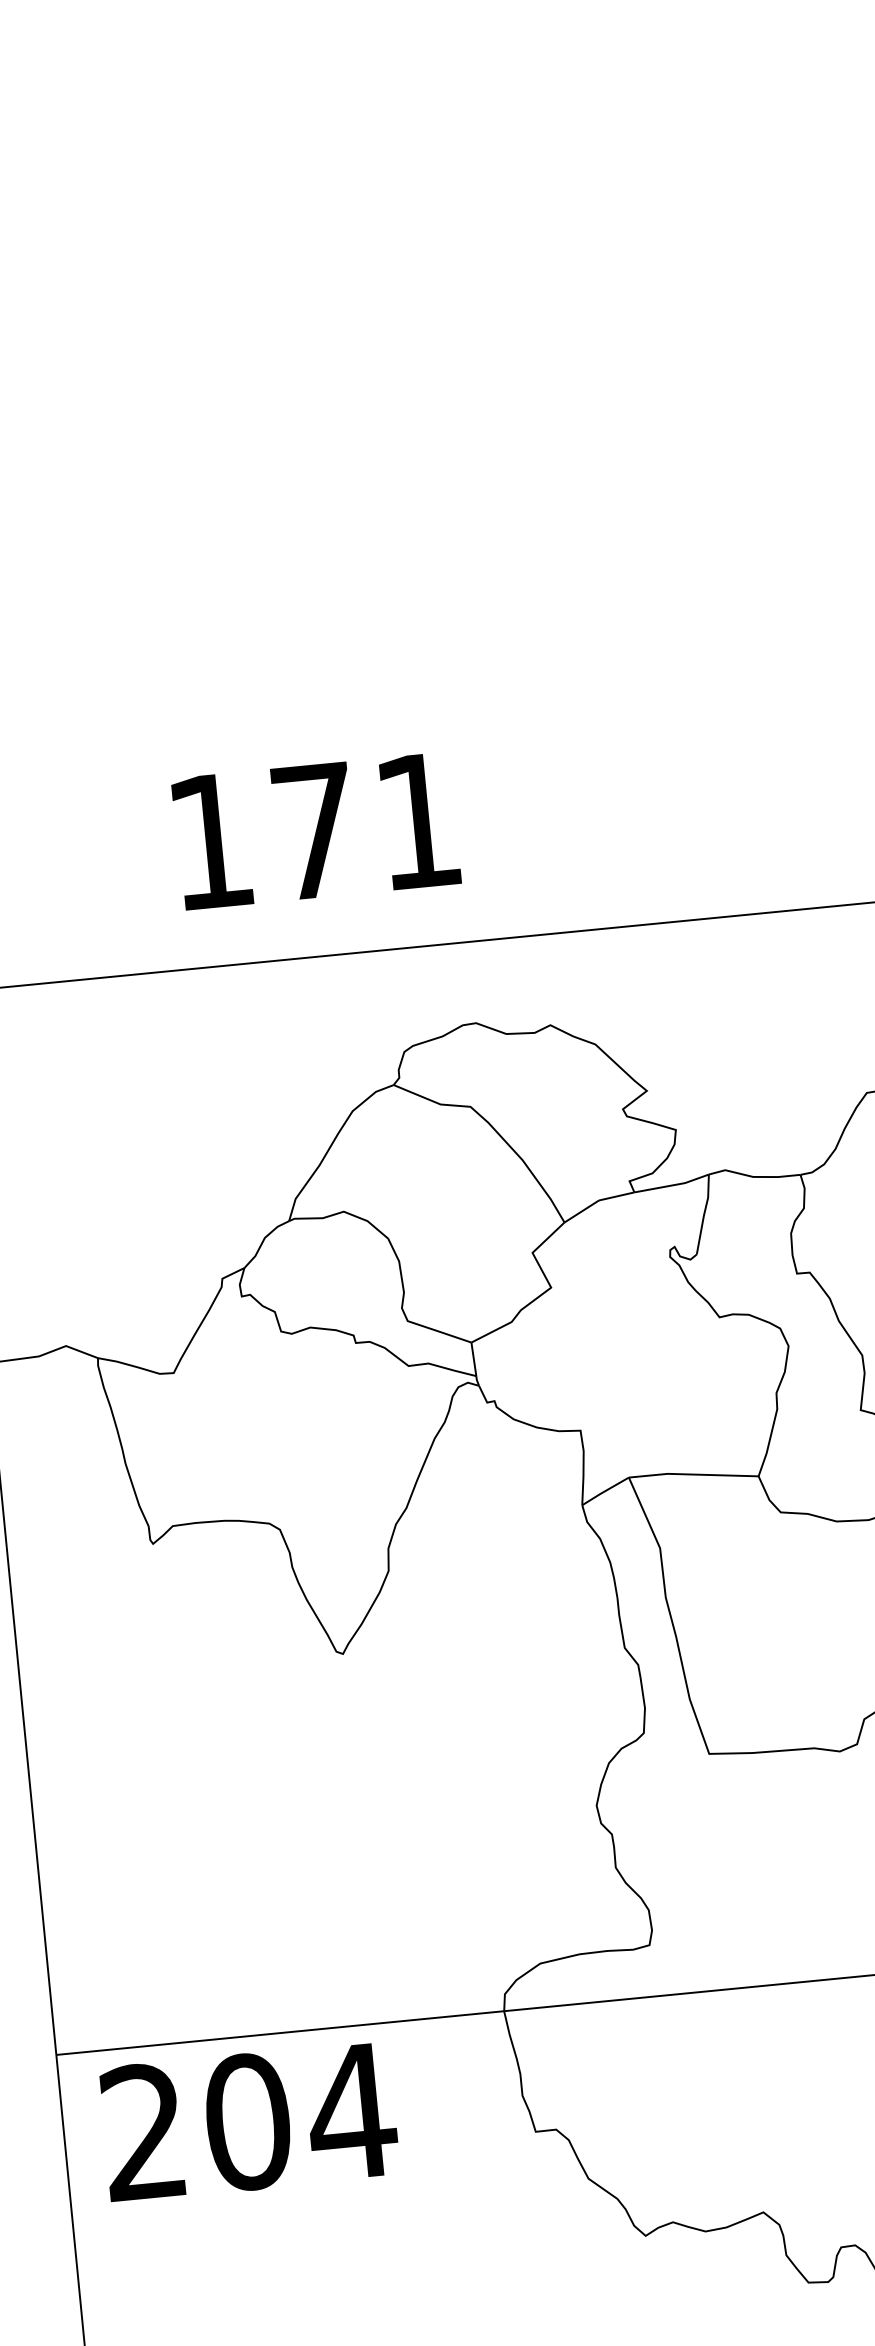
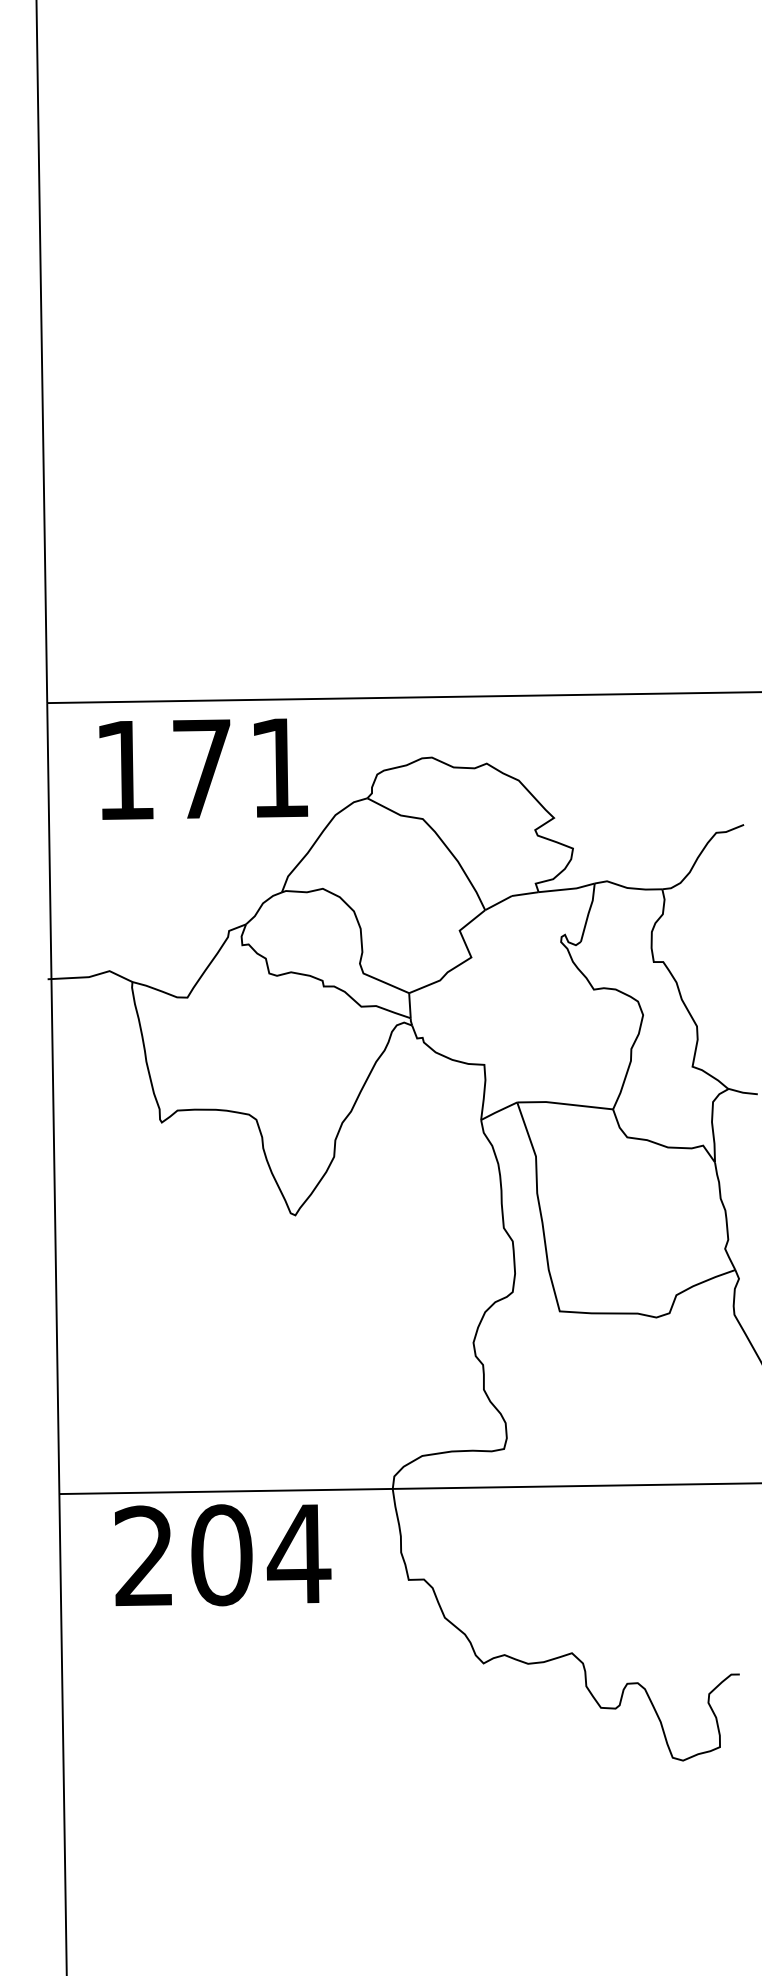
text: (316, 830) -> (203, 768), moved
text: (250, 2122) -> (223, 1555), moved

